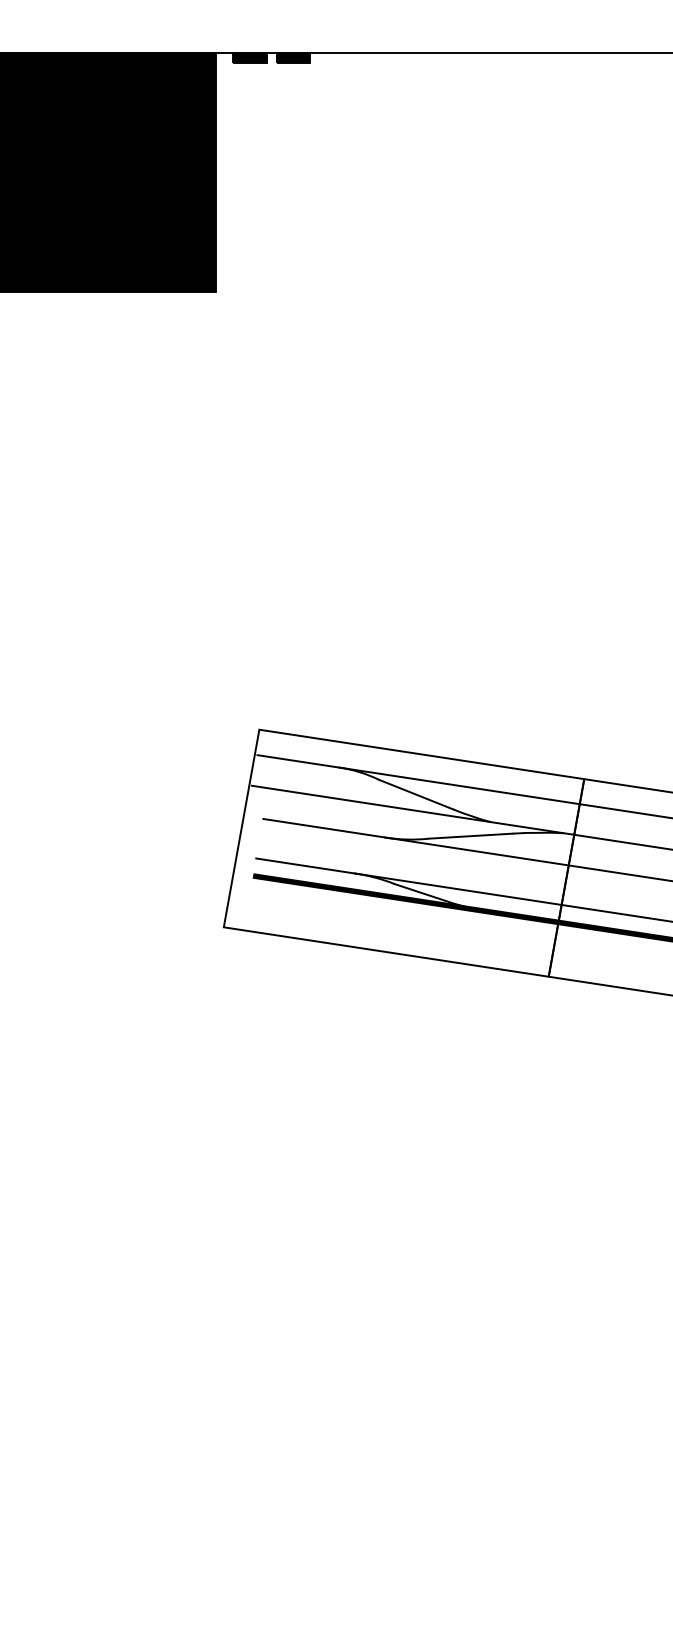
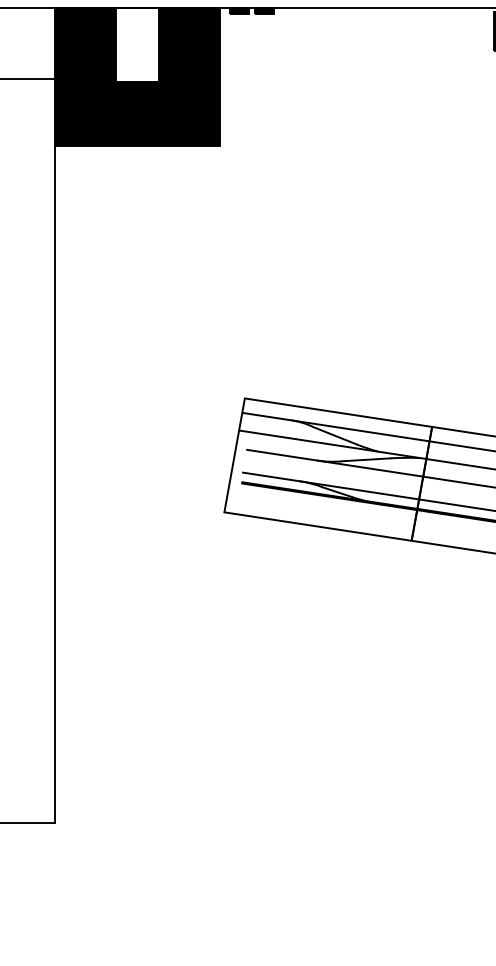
fill: (73, 117) -> (137, 45), removed

